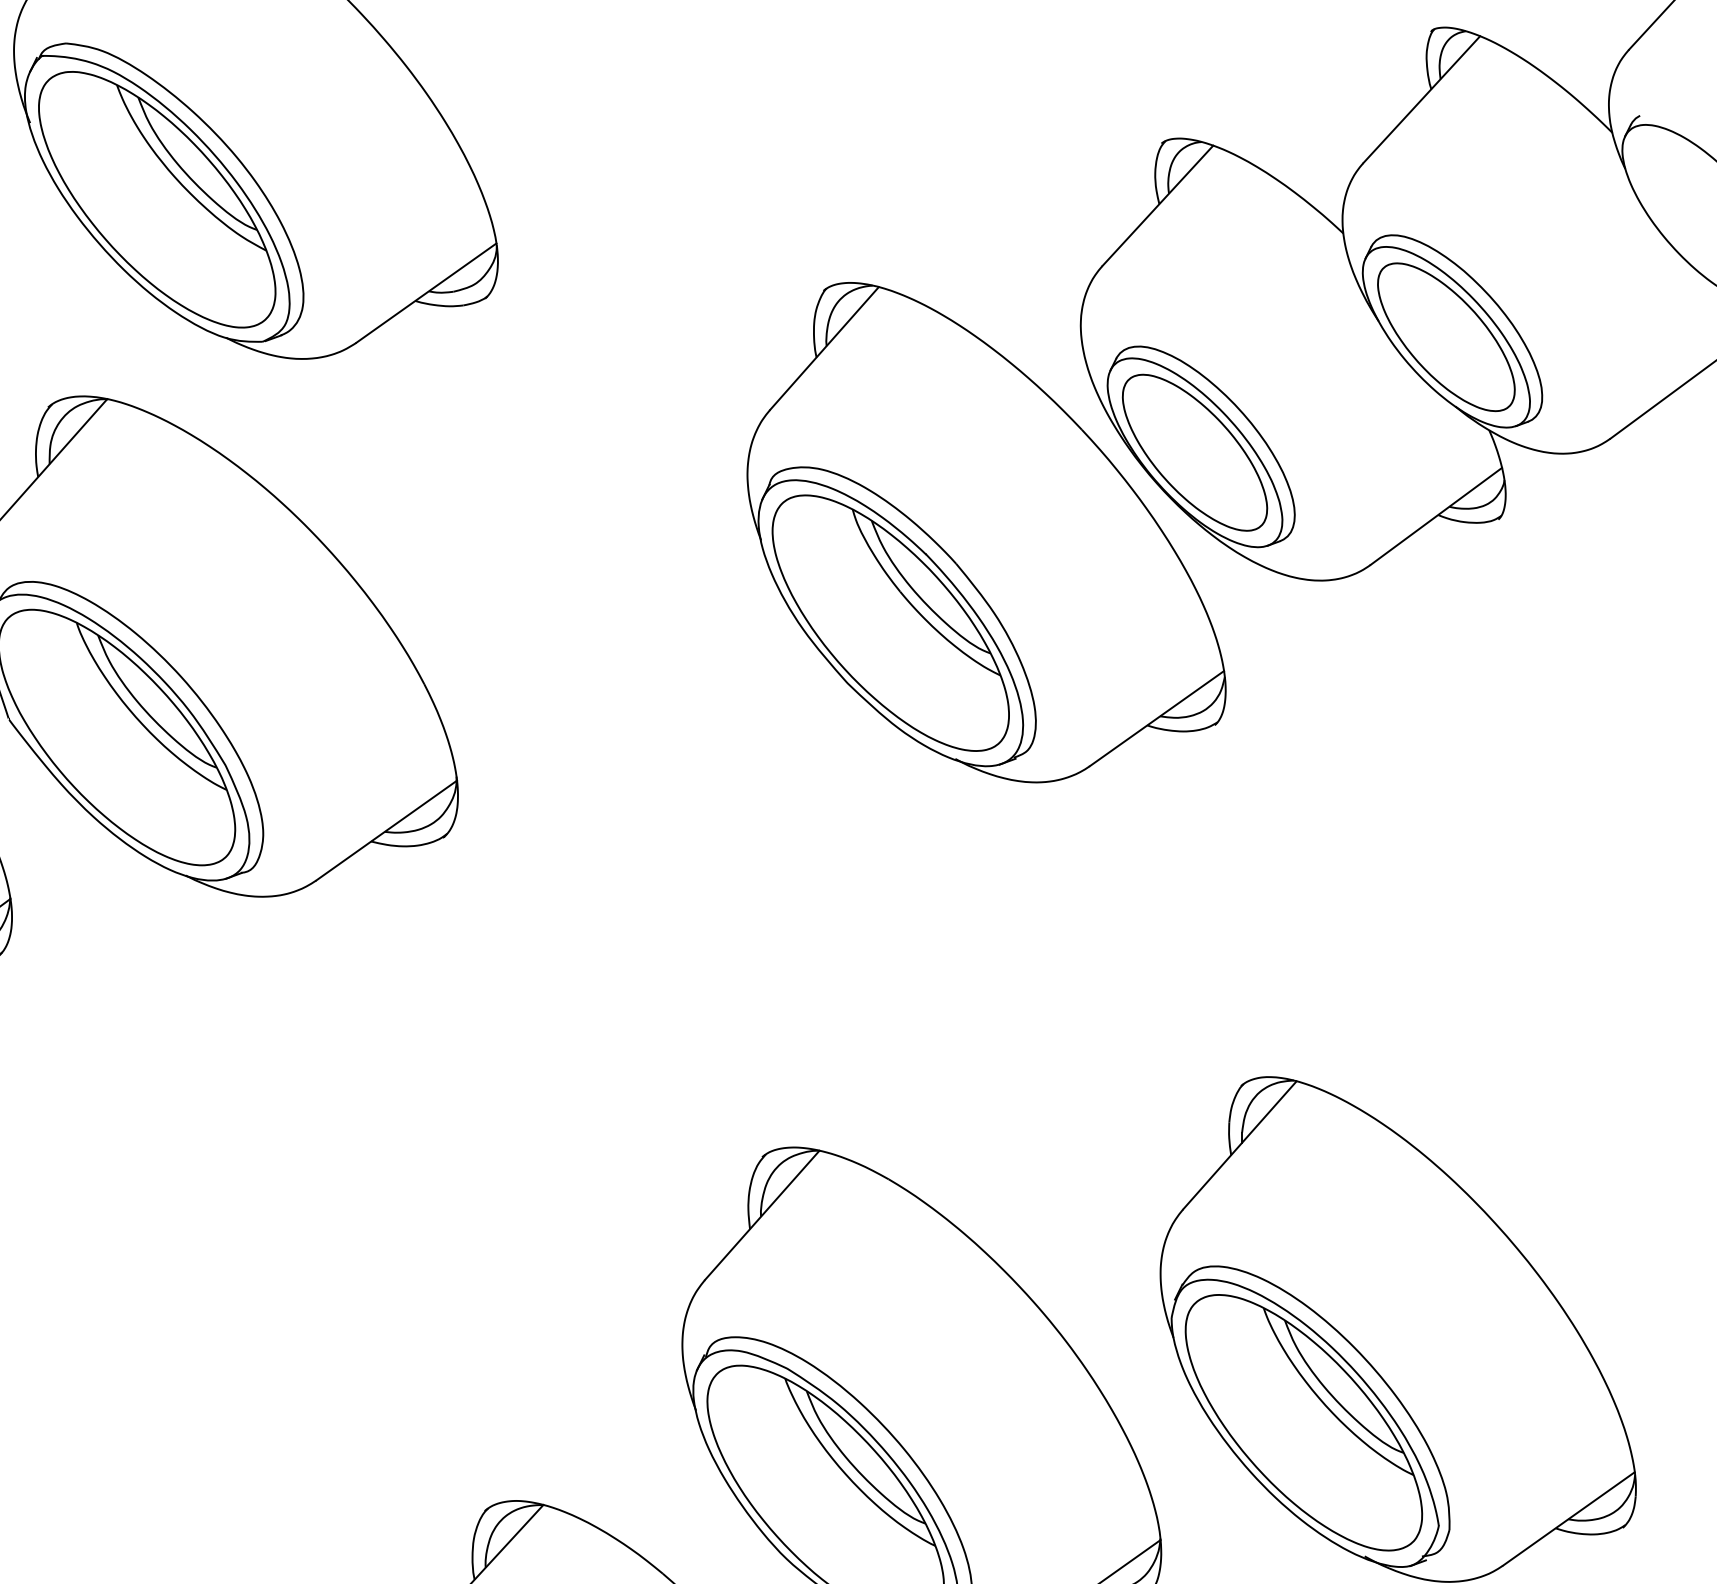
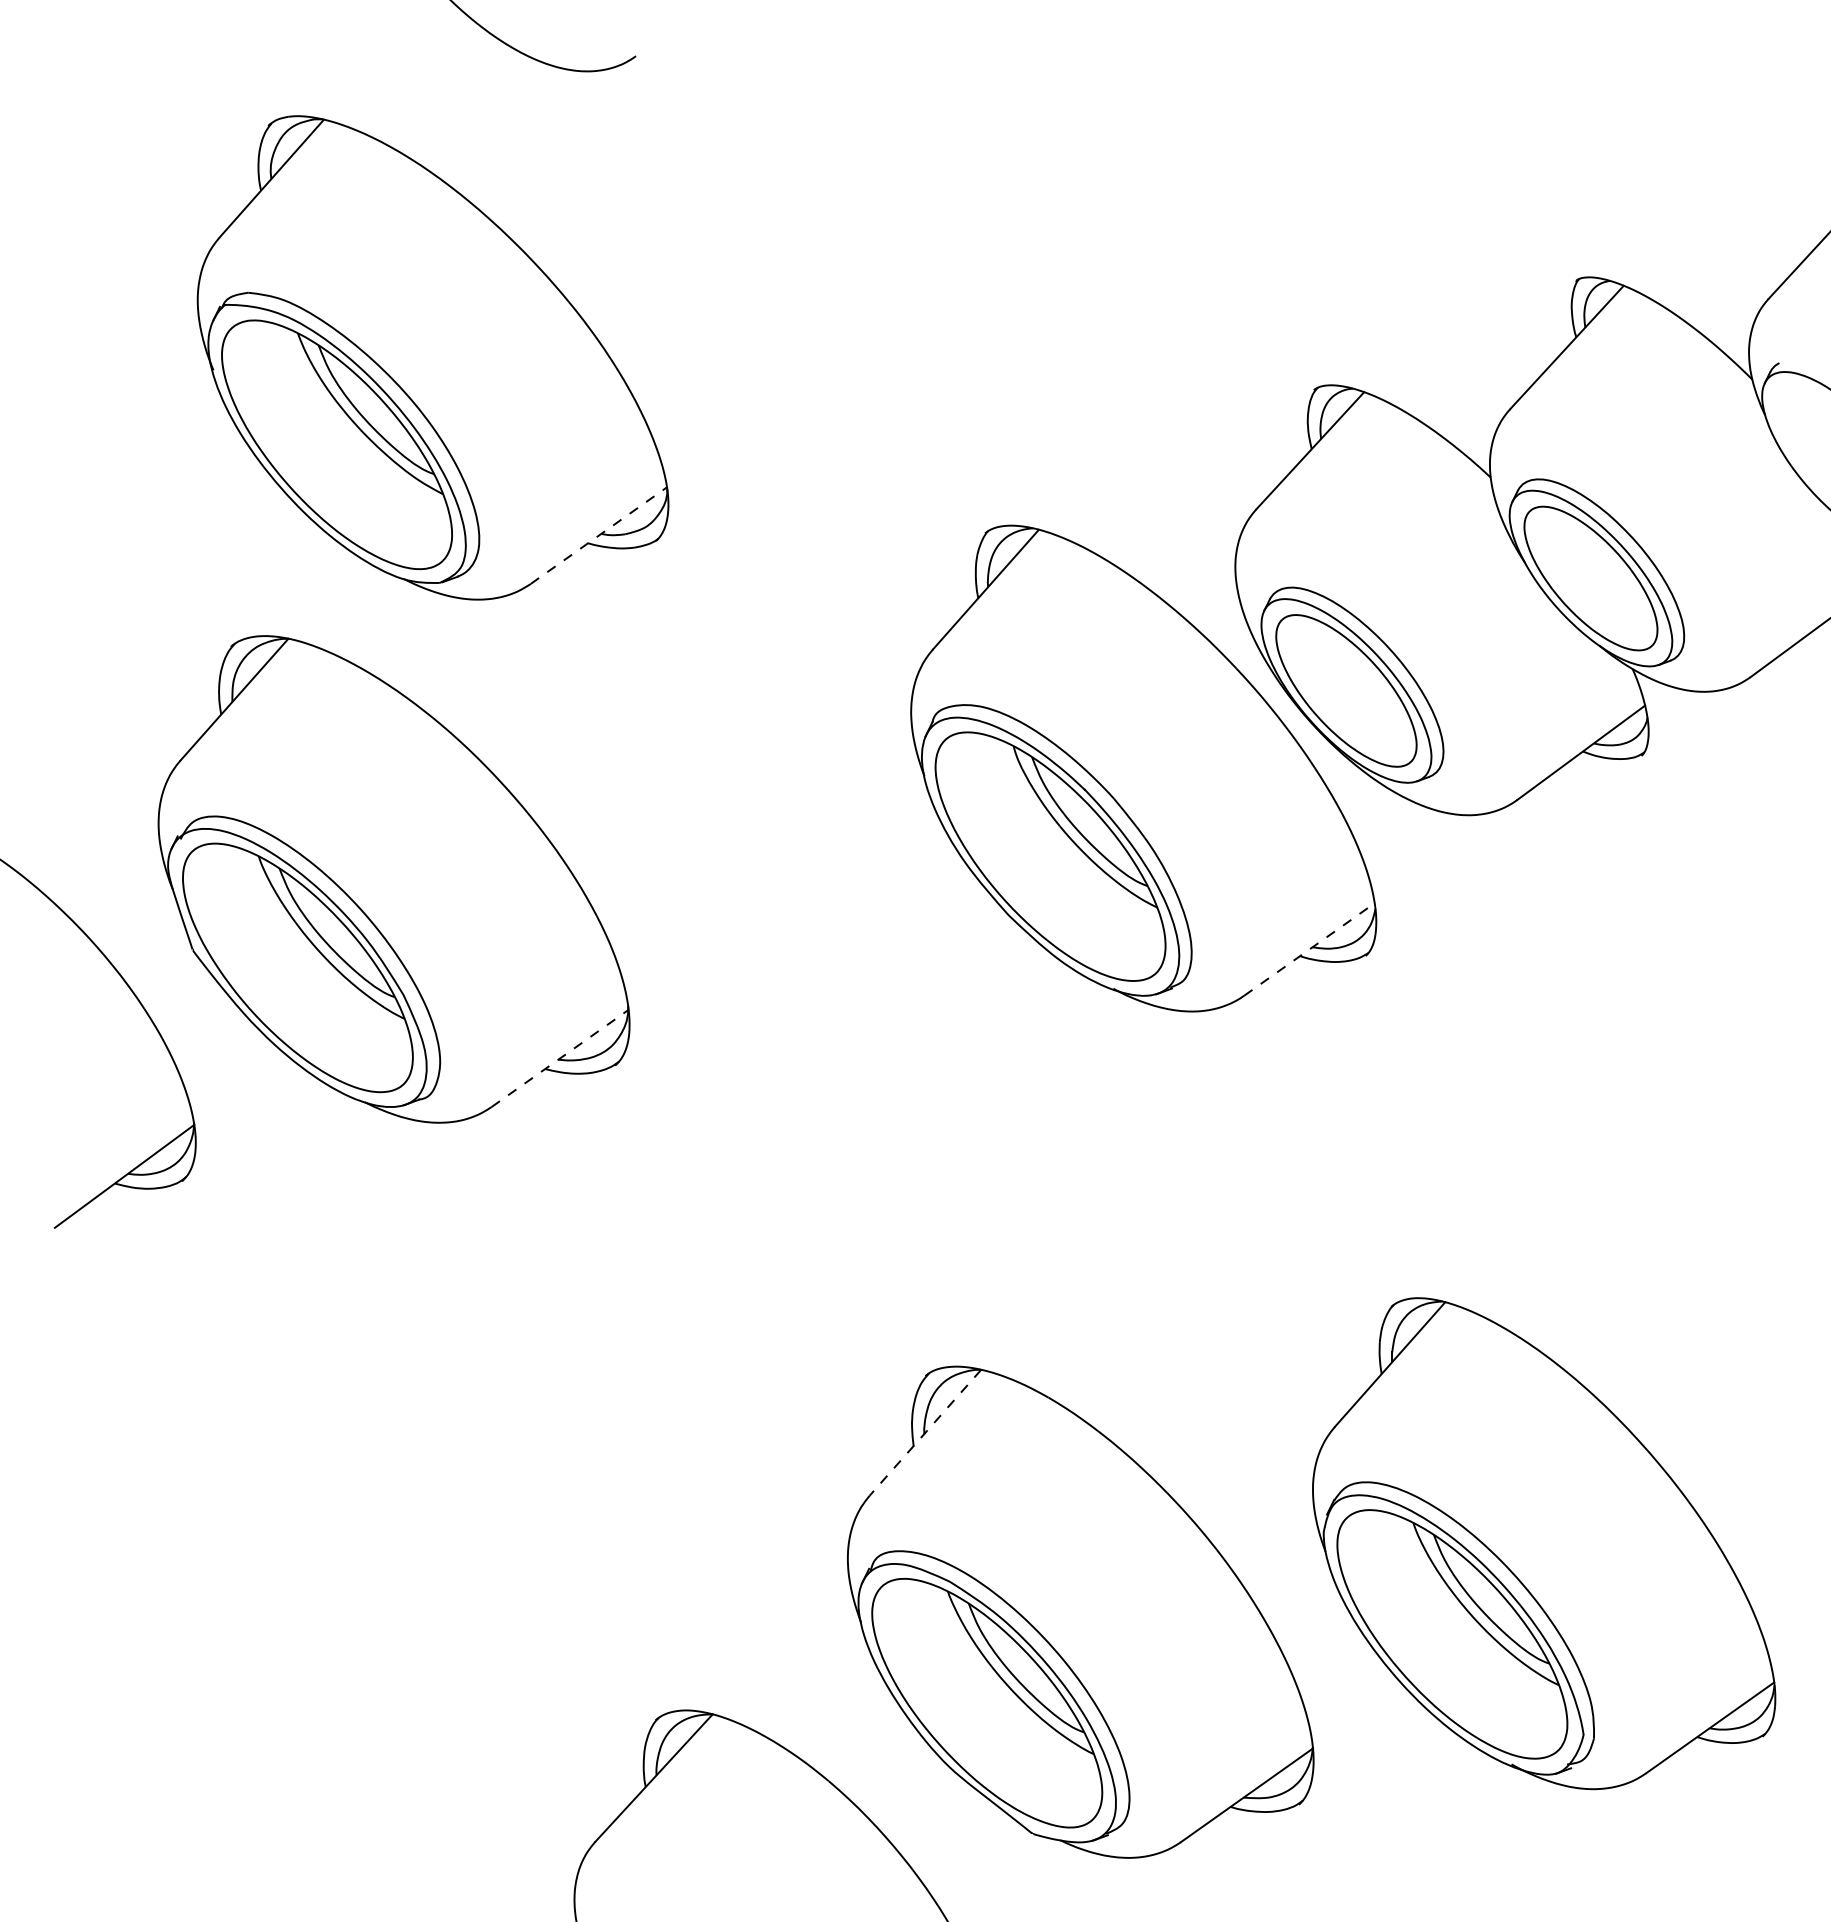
line: (427, 292) -> (599, 535), solid -> dashed
line: (1157, 718) -> (1309, 949), solid -> dashed
line: (386, 830) -> (560, 1058), solid -> dashed
line: (762, 1215) -> (925, 1432), solid -> dashed

